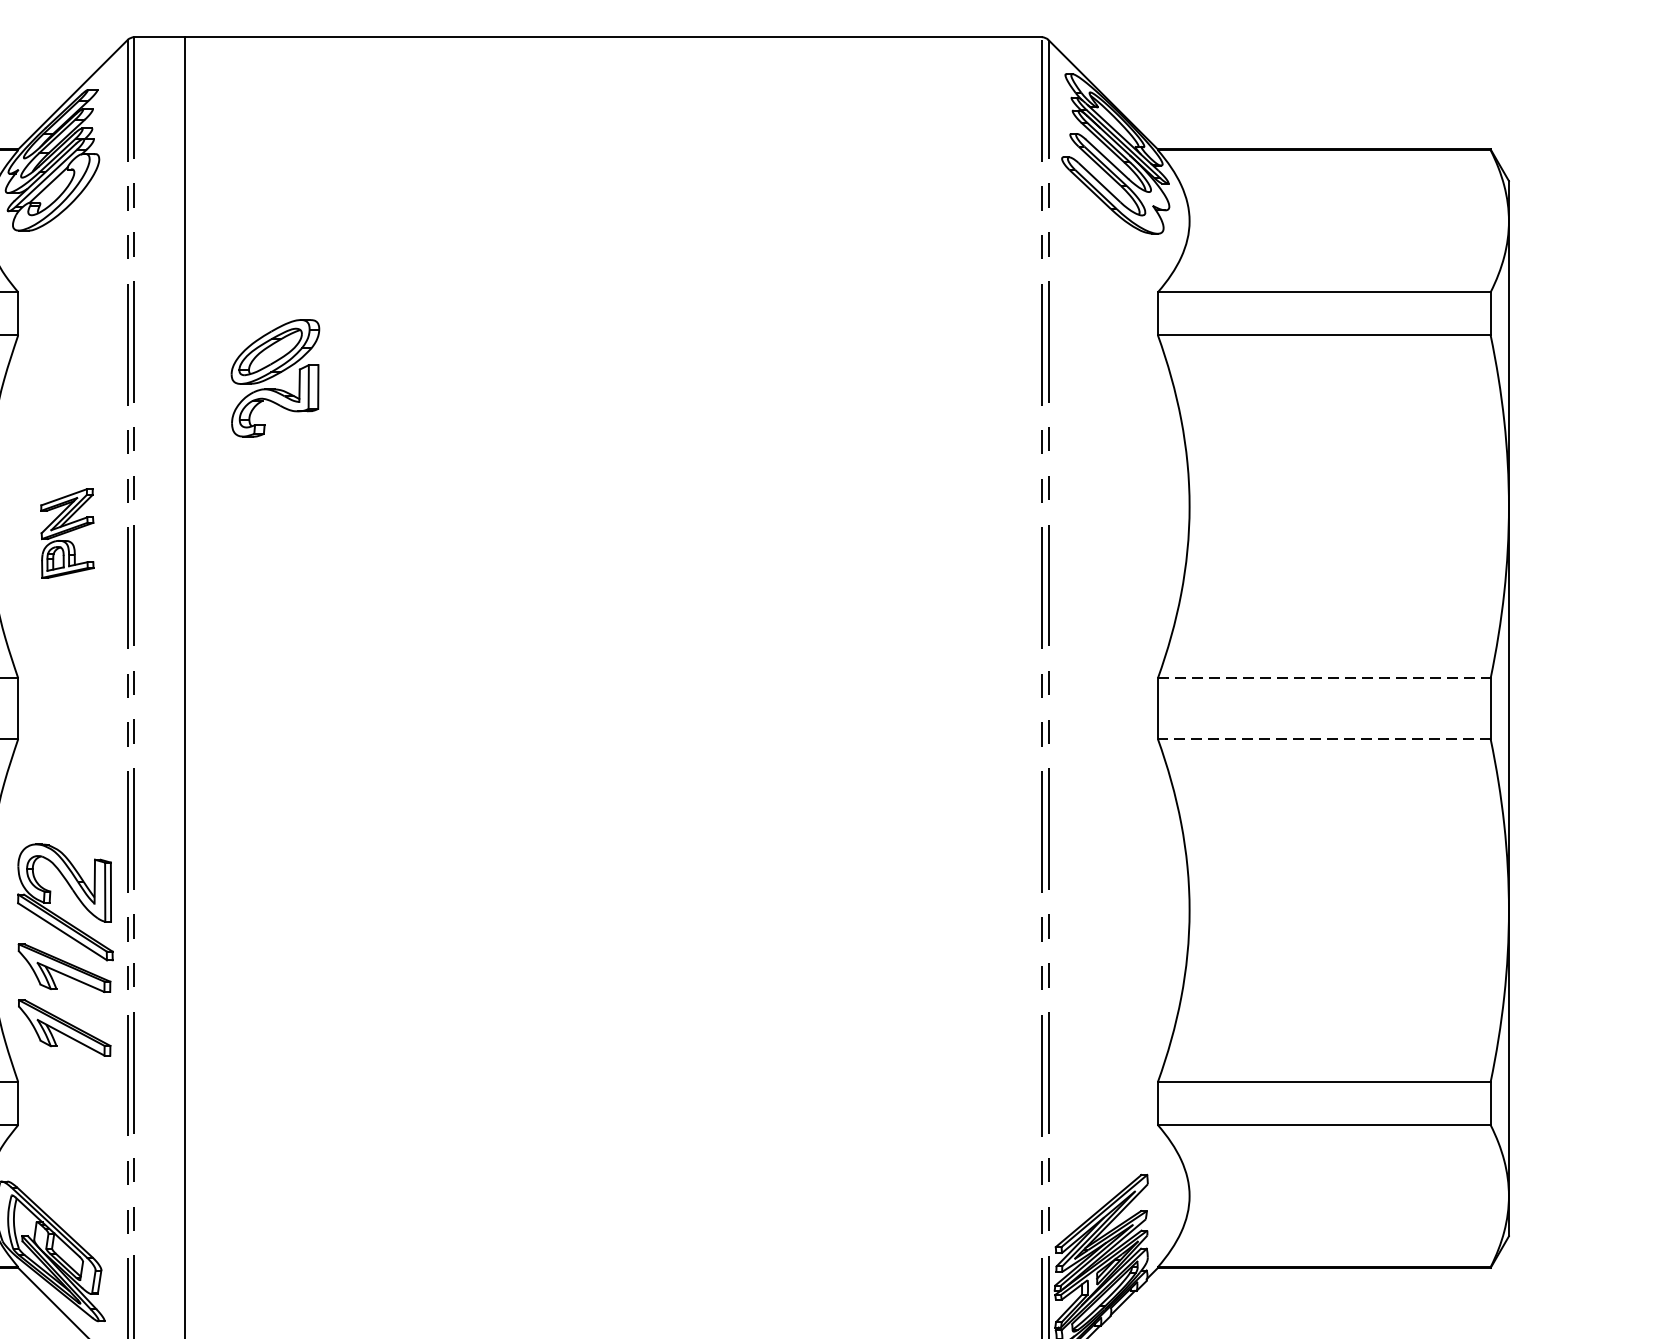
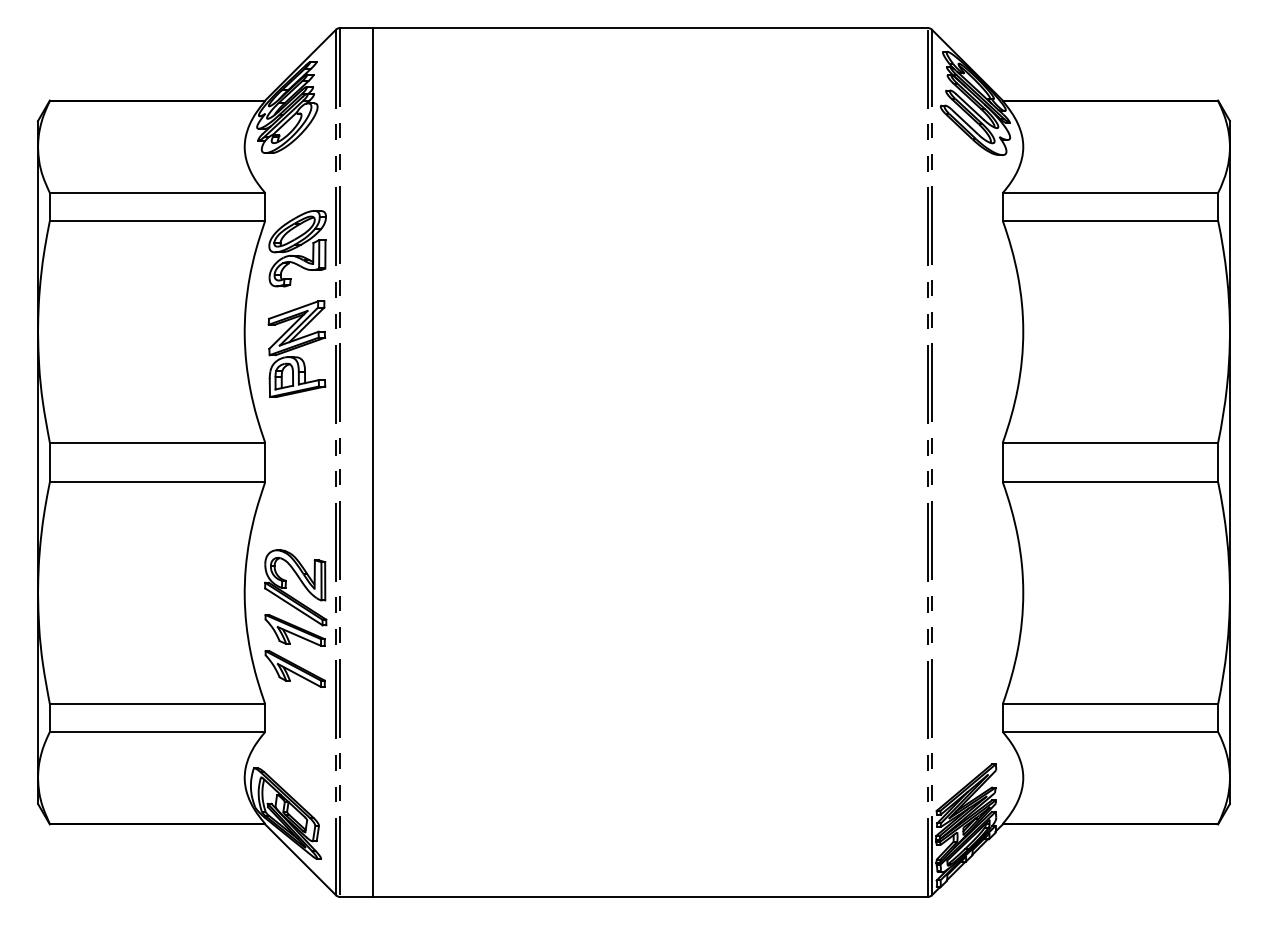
part: (275, 378) -> (297, 248), moved
part: (66, 532) -> (296, 348), size x1.67
line: (1324, 677) -> (1110, 442), dashed -> solid
line: (1324, 739) -> (1110, 482), dashed -> solid

